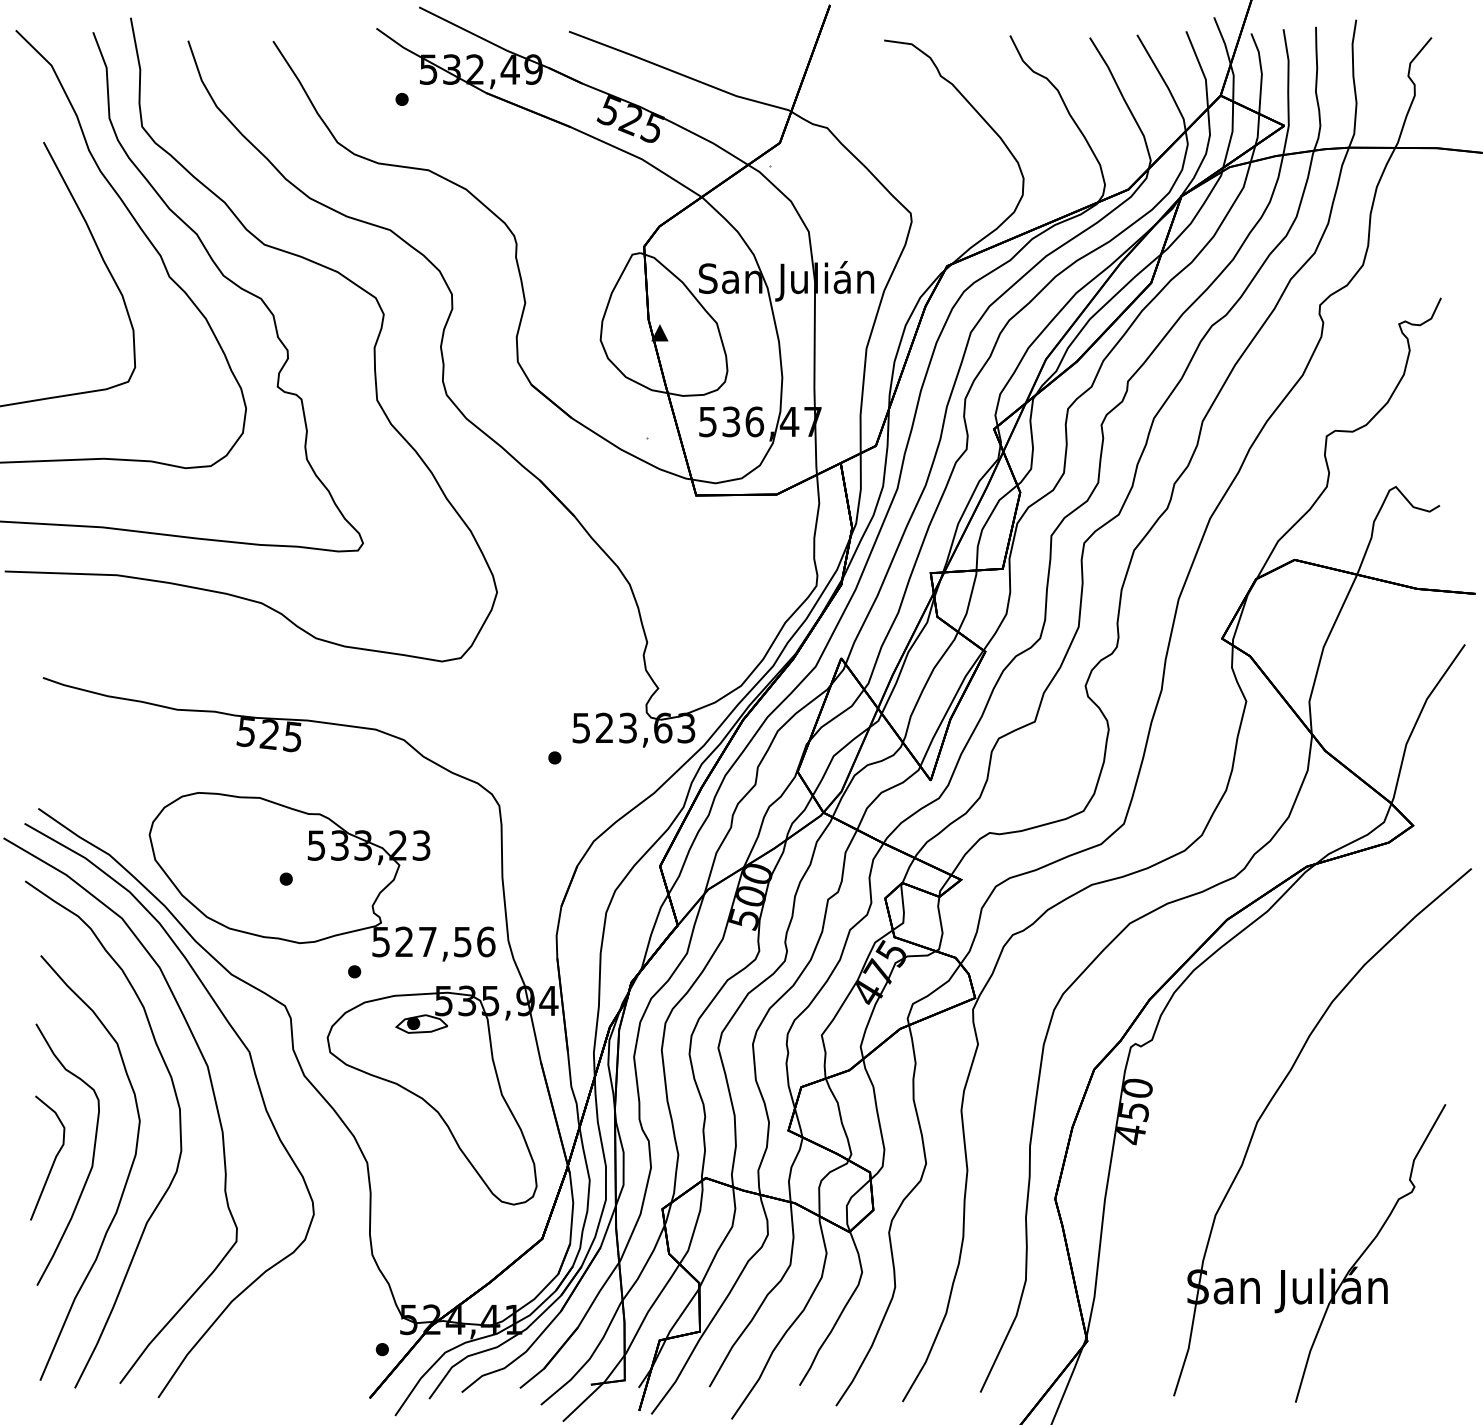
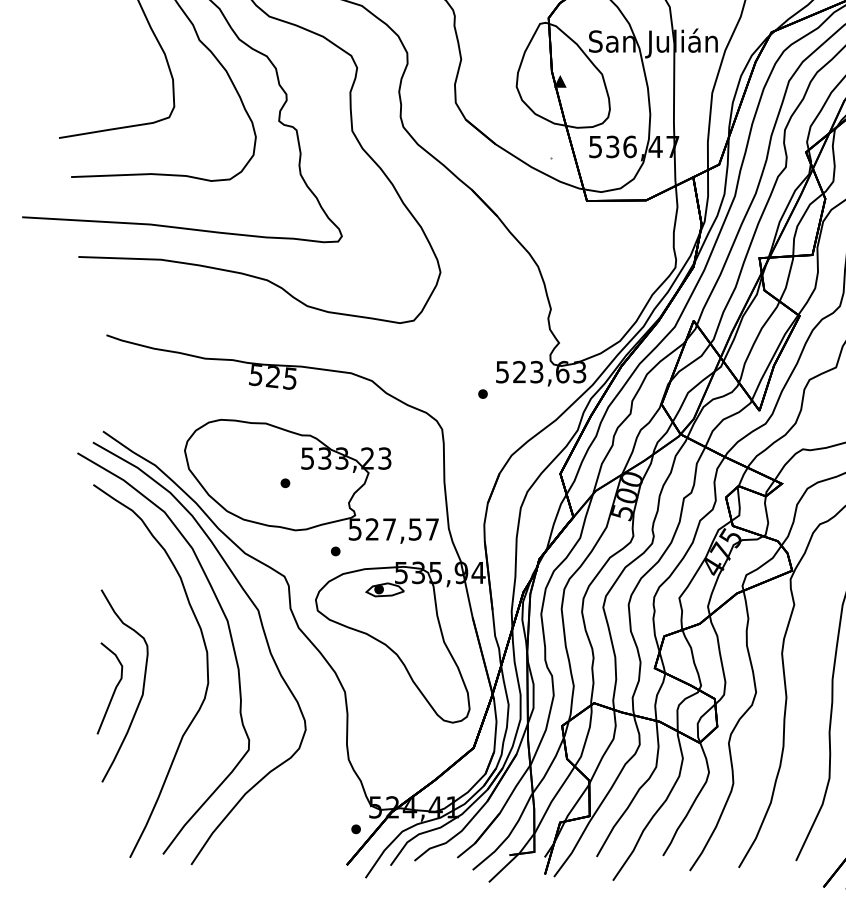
text: (486, 941) -> (432, 529), 527,56 -> 527,57
curve: (126, 1178) -> (167, 703), removed

